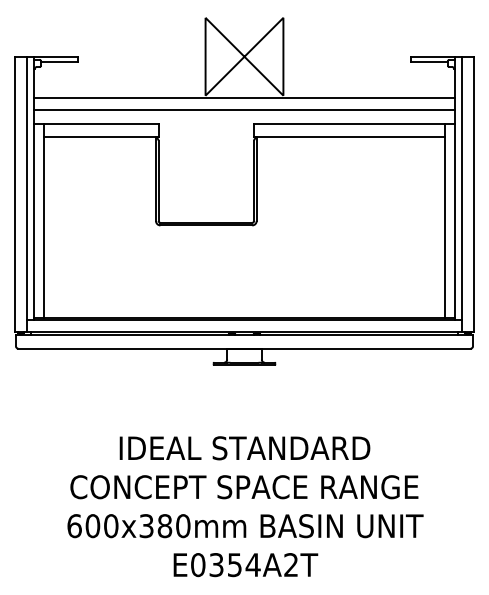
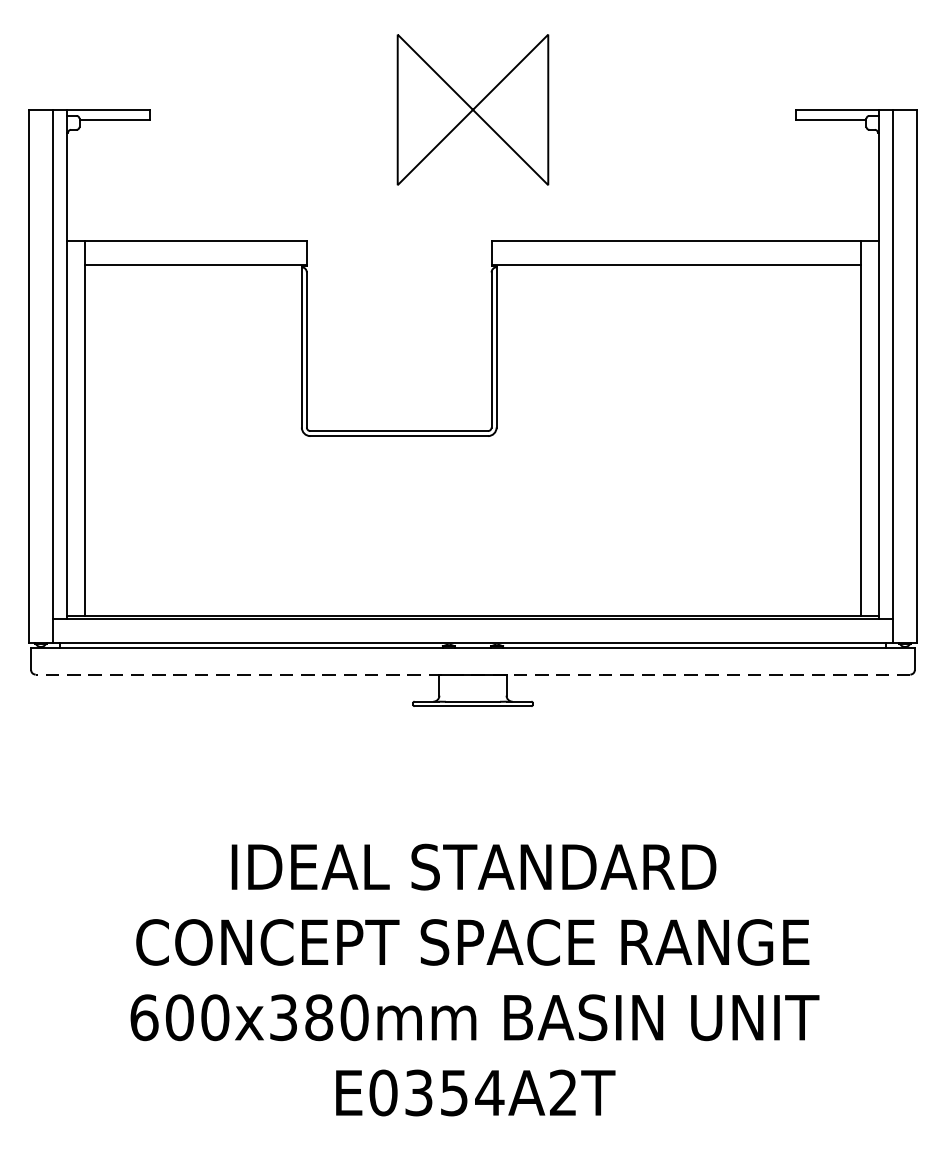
line: (244, 98) -> (473, 190), removed
line: (244, 110) -> (473, 213), removed
line: (244, 348) -> (473, 674), solid -> dashed

